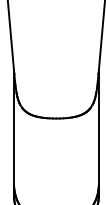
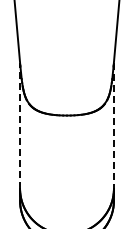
line: (14, 127) -> (20, 125), solid -> dashed
line: (98, 127) -> (113, 125), solid -> dashed

